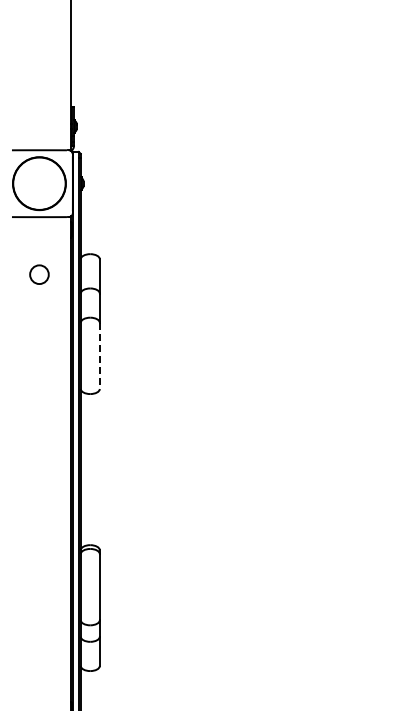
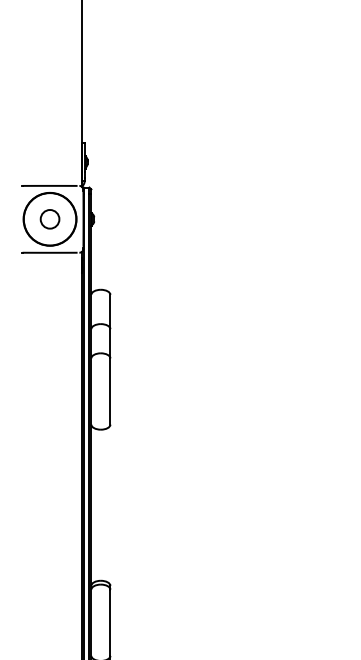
circle: (39, 274) -> (50, 219), moved
line: (99, 356) -> (110, 392), dashed -> solid

